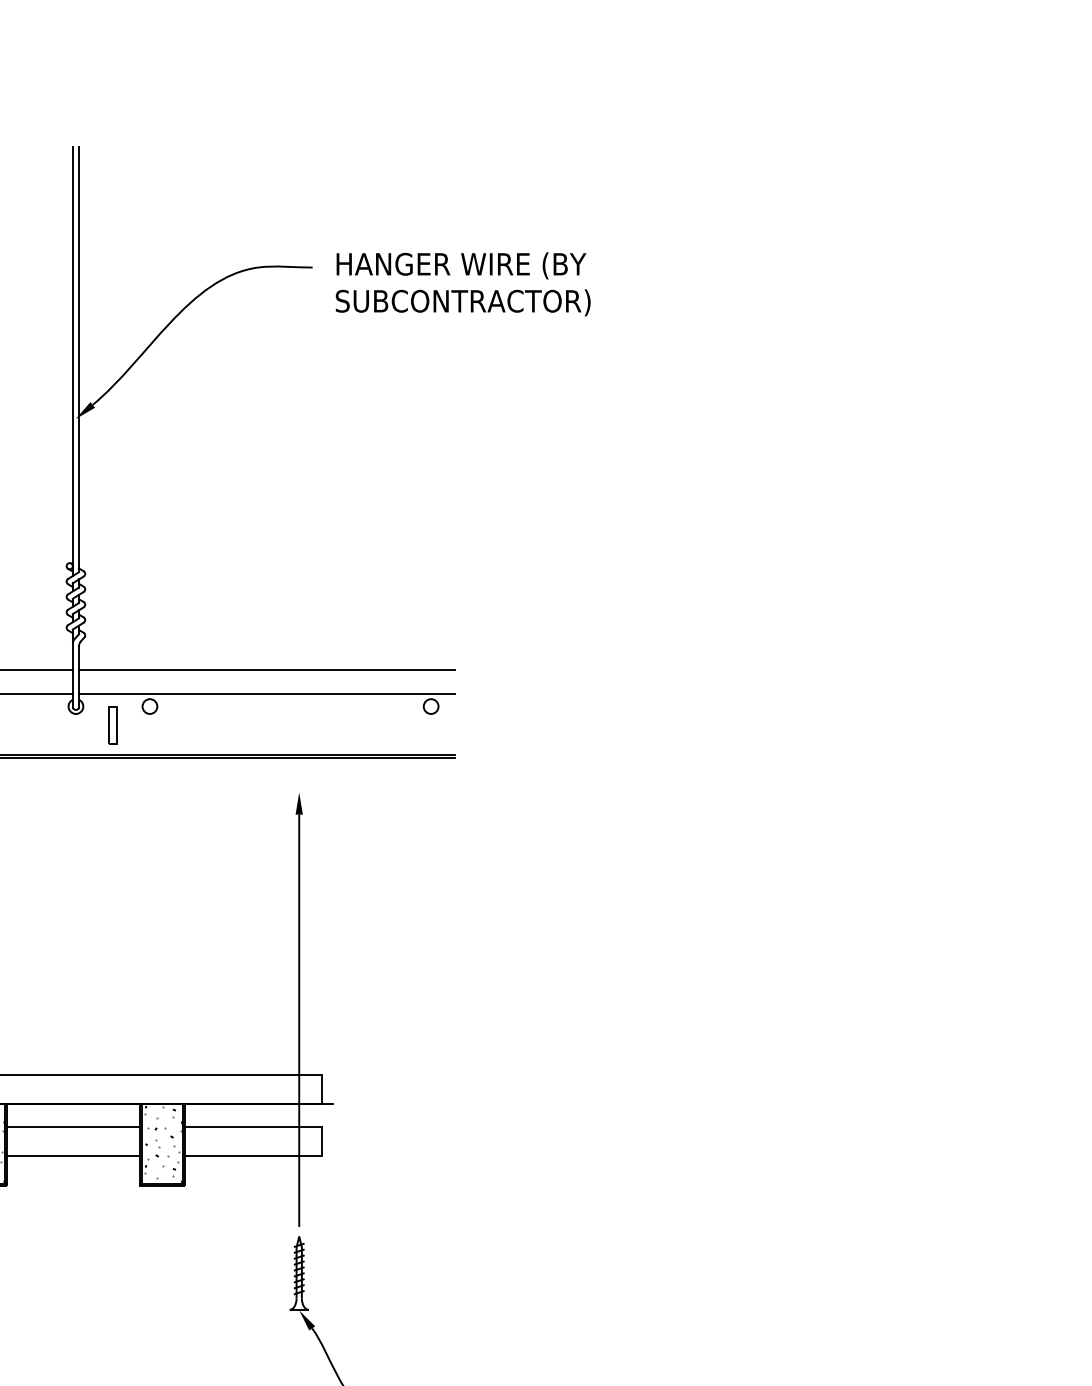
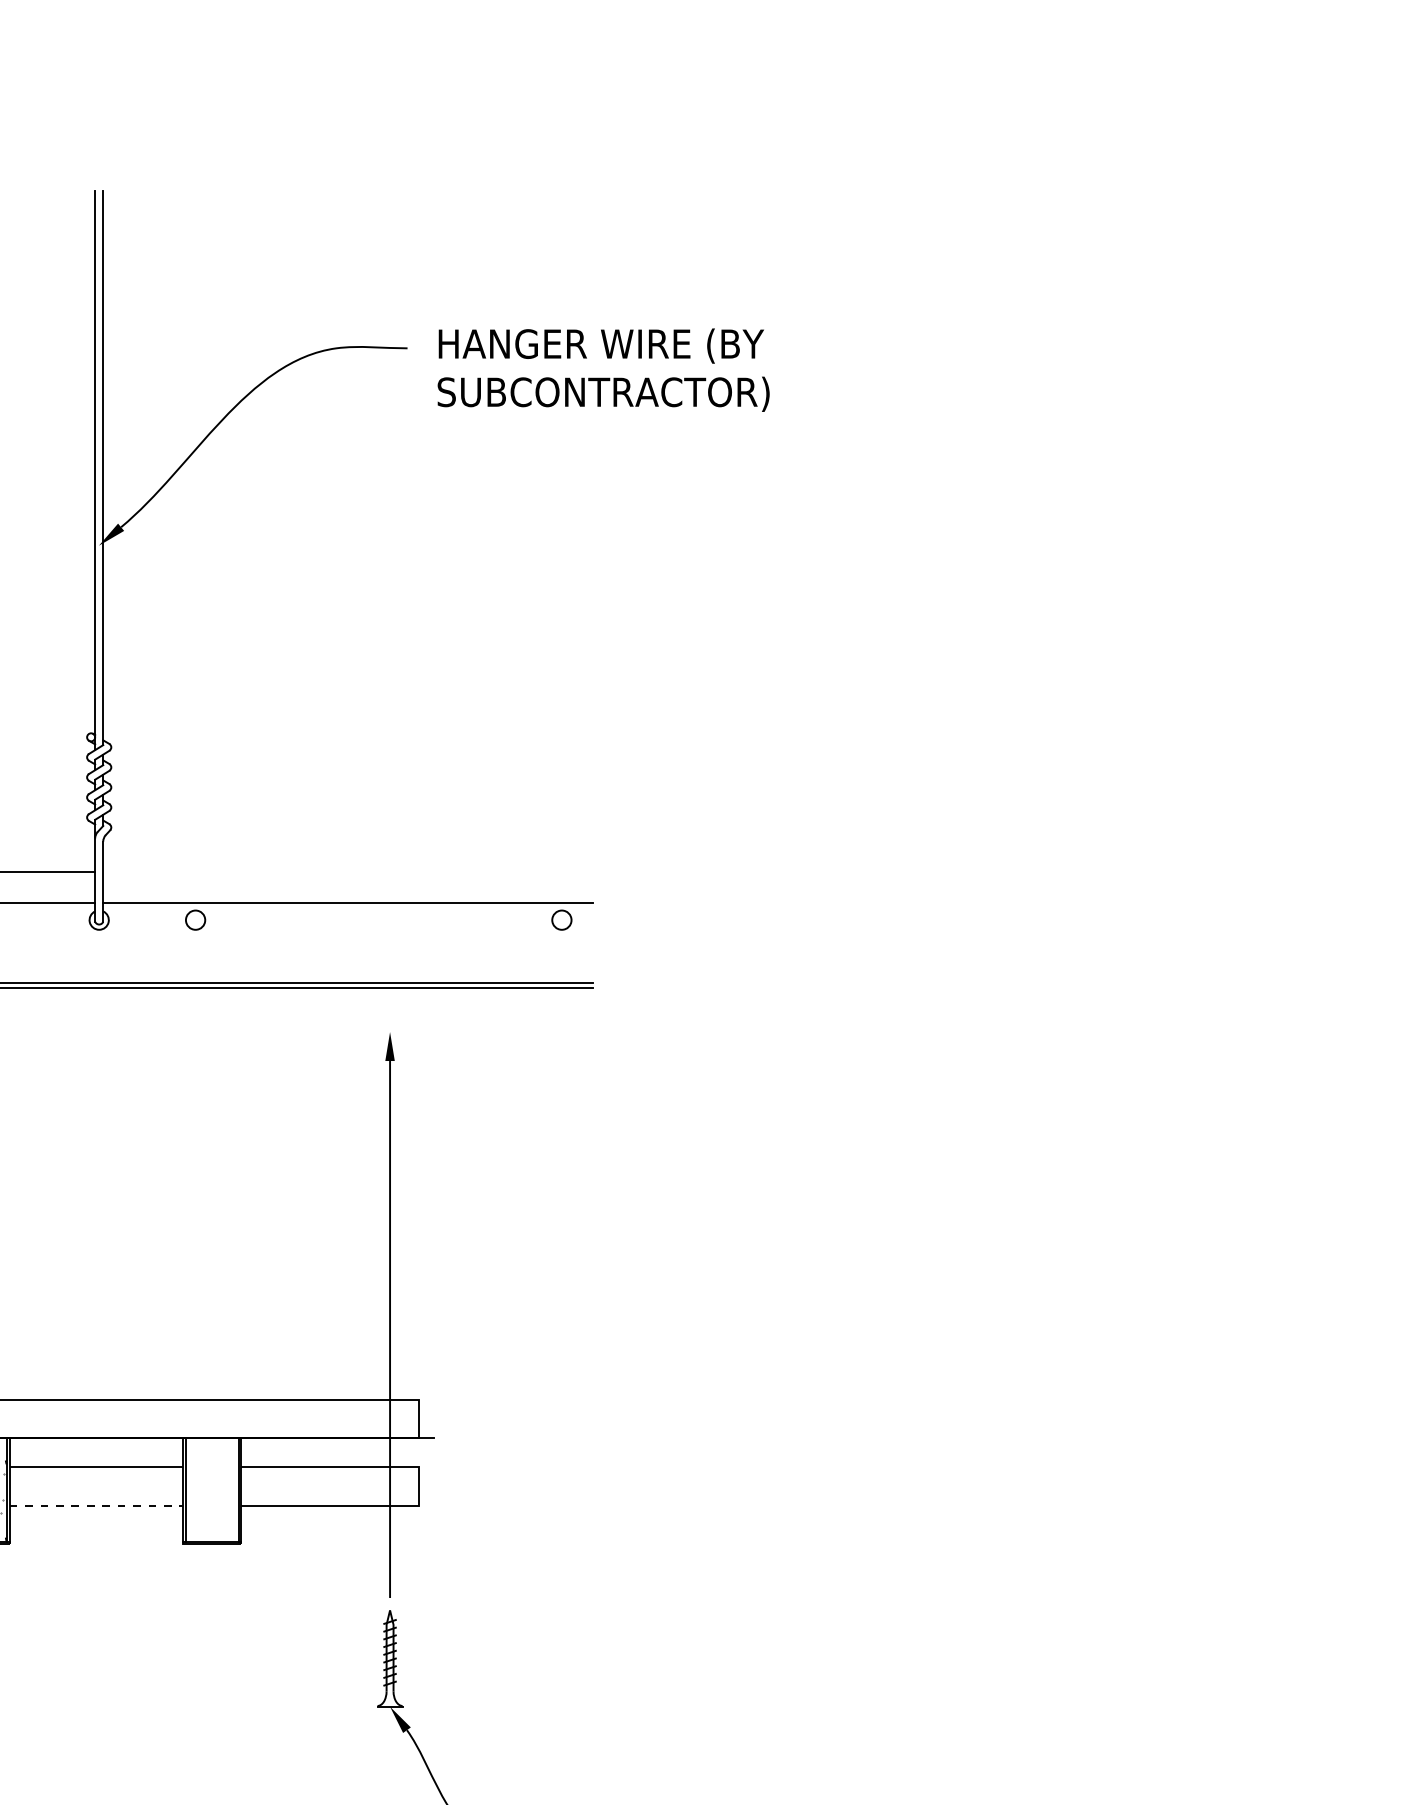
line: (266, 669) -> (347, 871), removed
part: (113, 724) -> (147, 943), removed
hatch: (162, 1144) -> (212, 1490), removed
line: (73, 1155) -> (96, 1505), solid -> dashed

